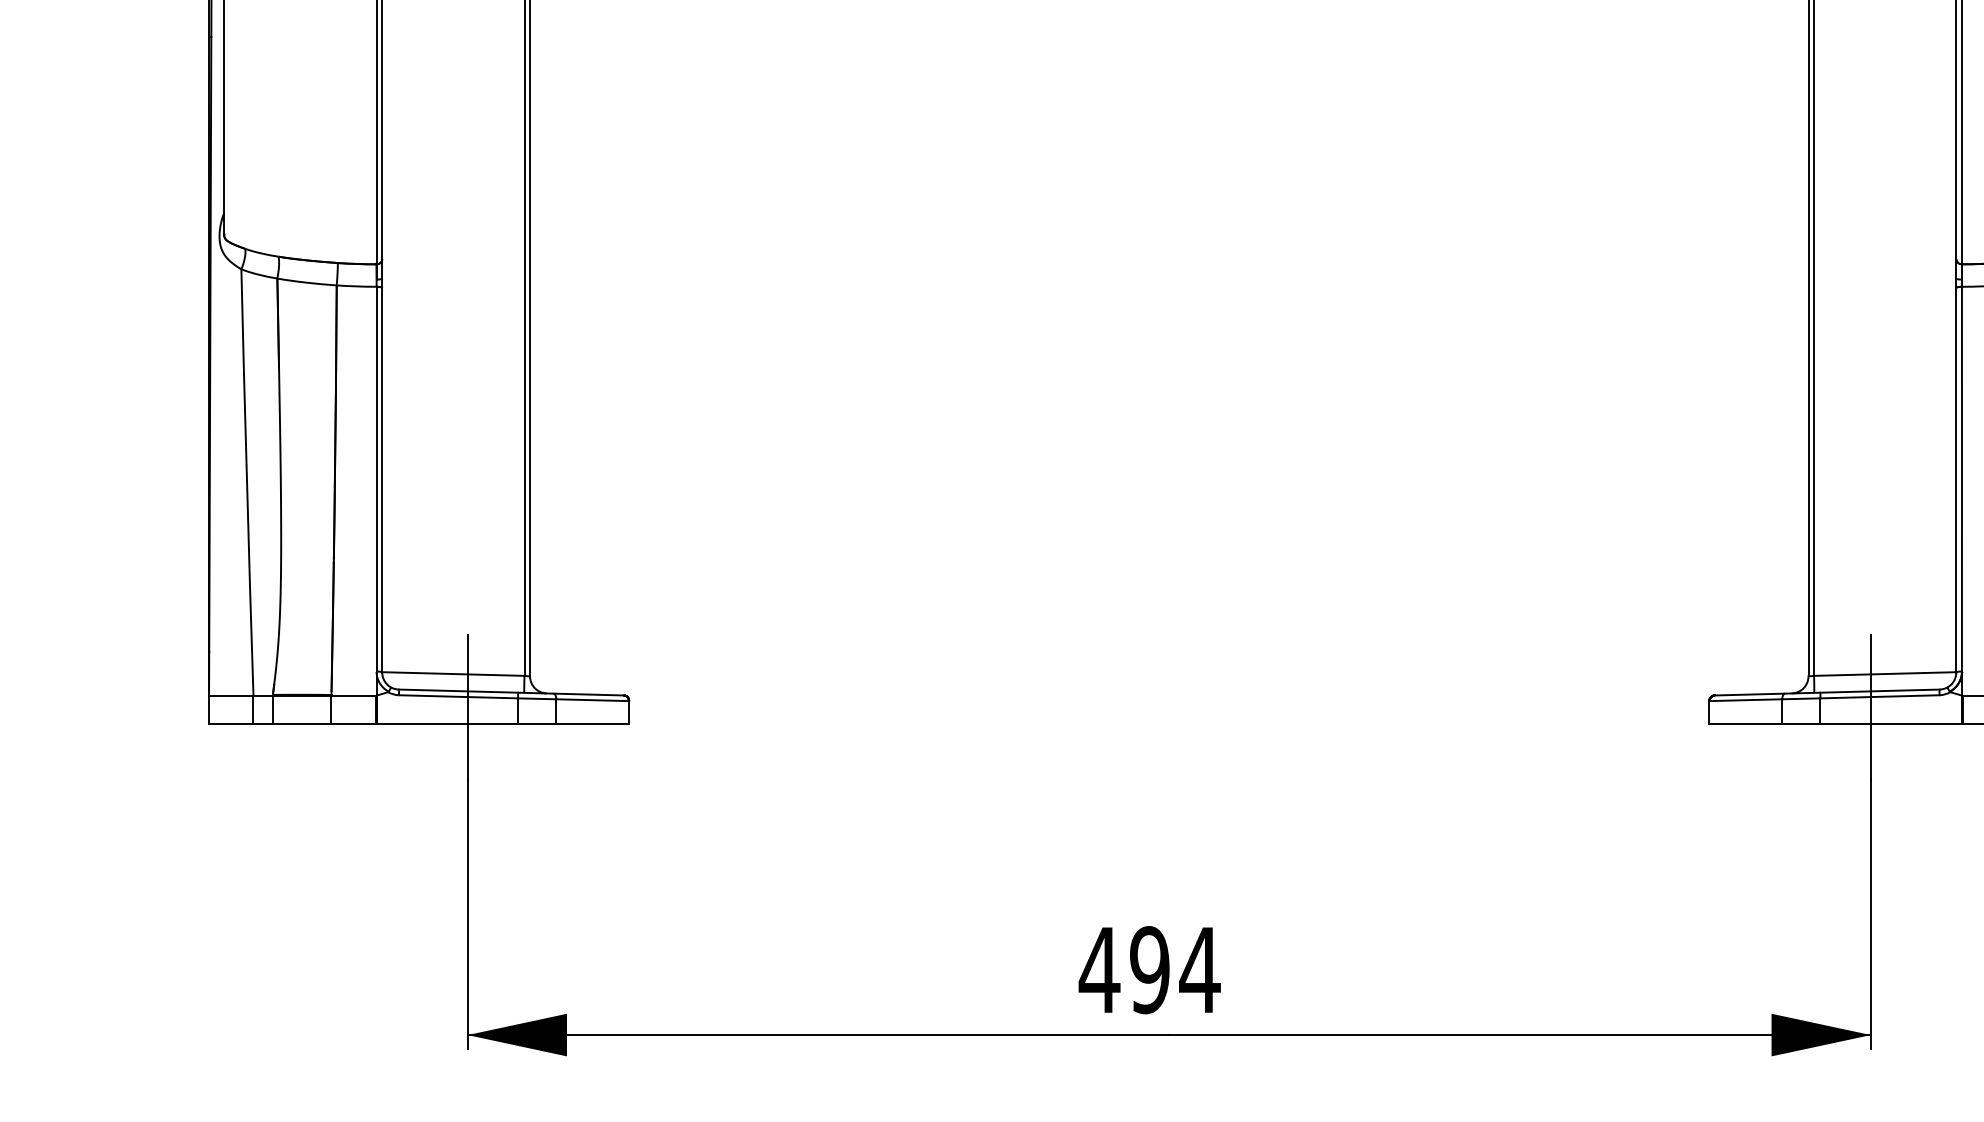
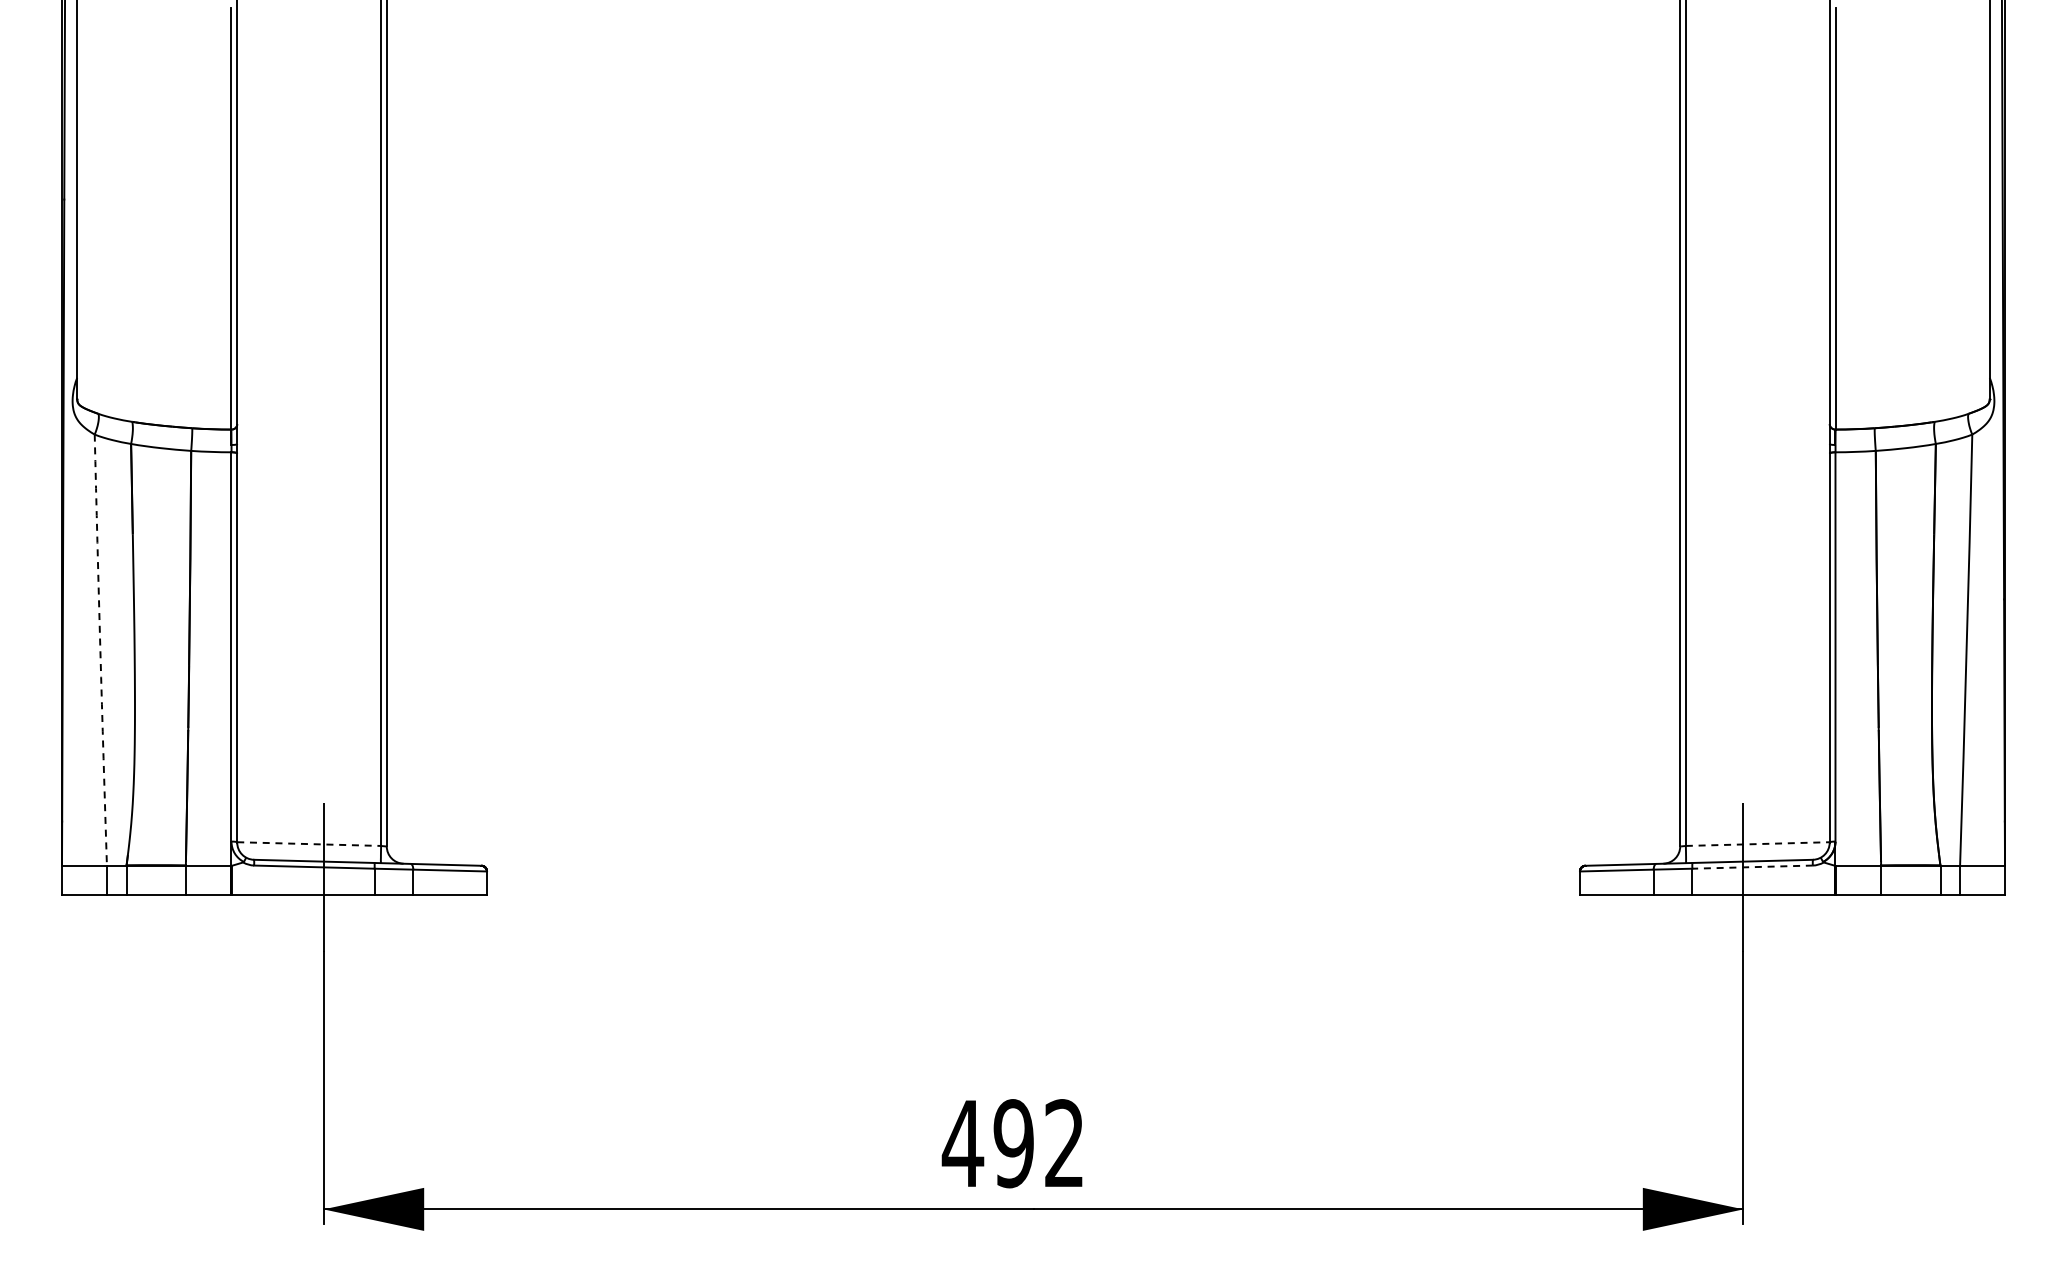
arc: (247, 482) -> (100, 650), solid -> dashed
line: (453, 674) -> (309, 844), solid -> dashed
line: (1884, 674) -> (1757, 844), solid -> dashed
line: (1879, 697) -> (1752, 867), solid -> dashed
text: (1199, 968) -> (1064, 1142), 494 -> 492

